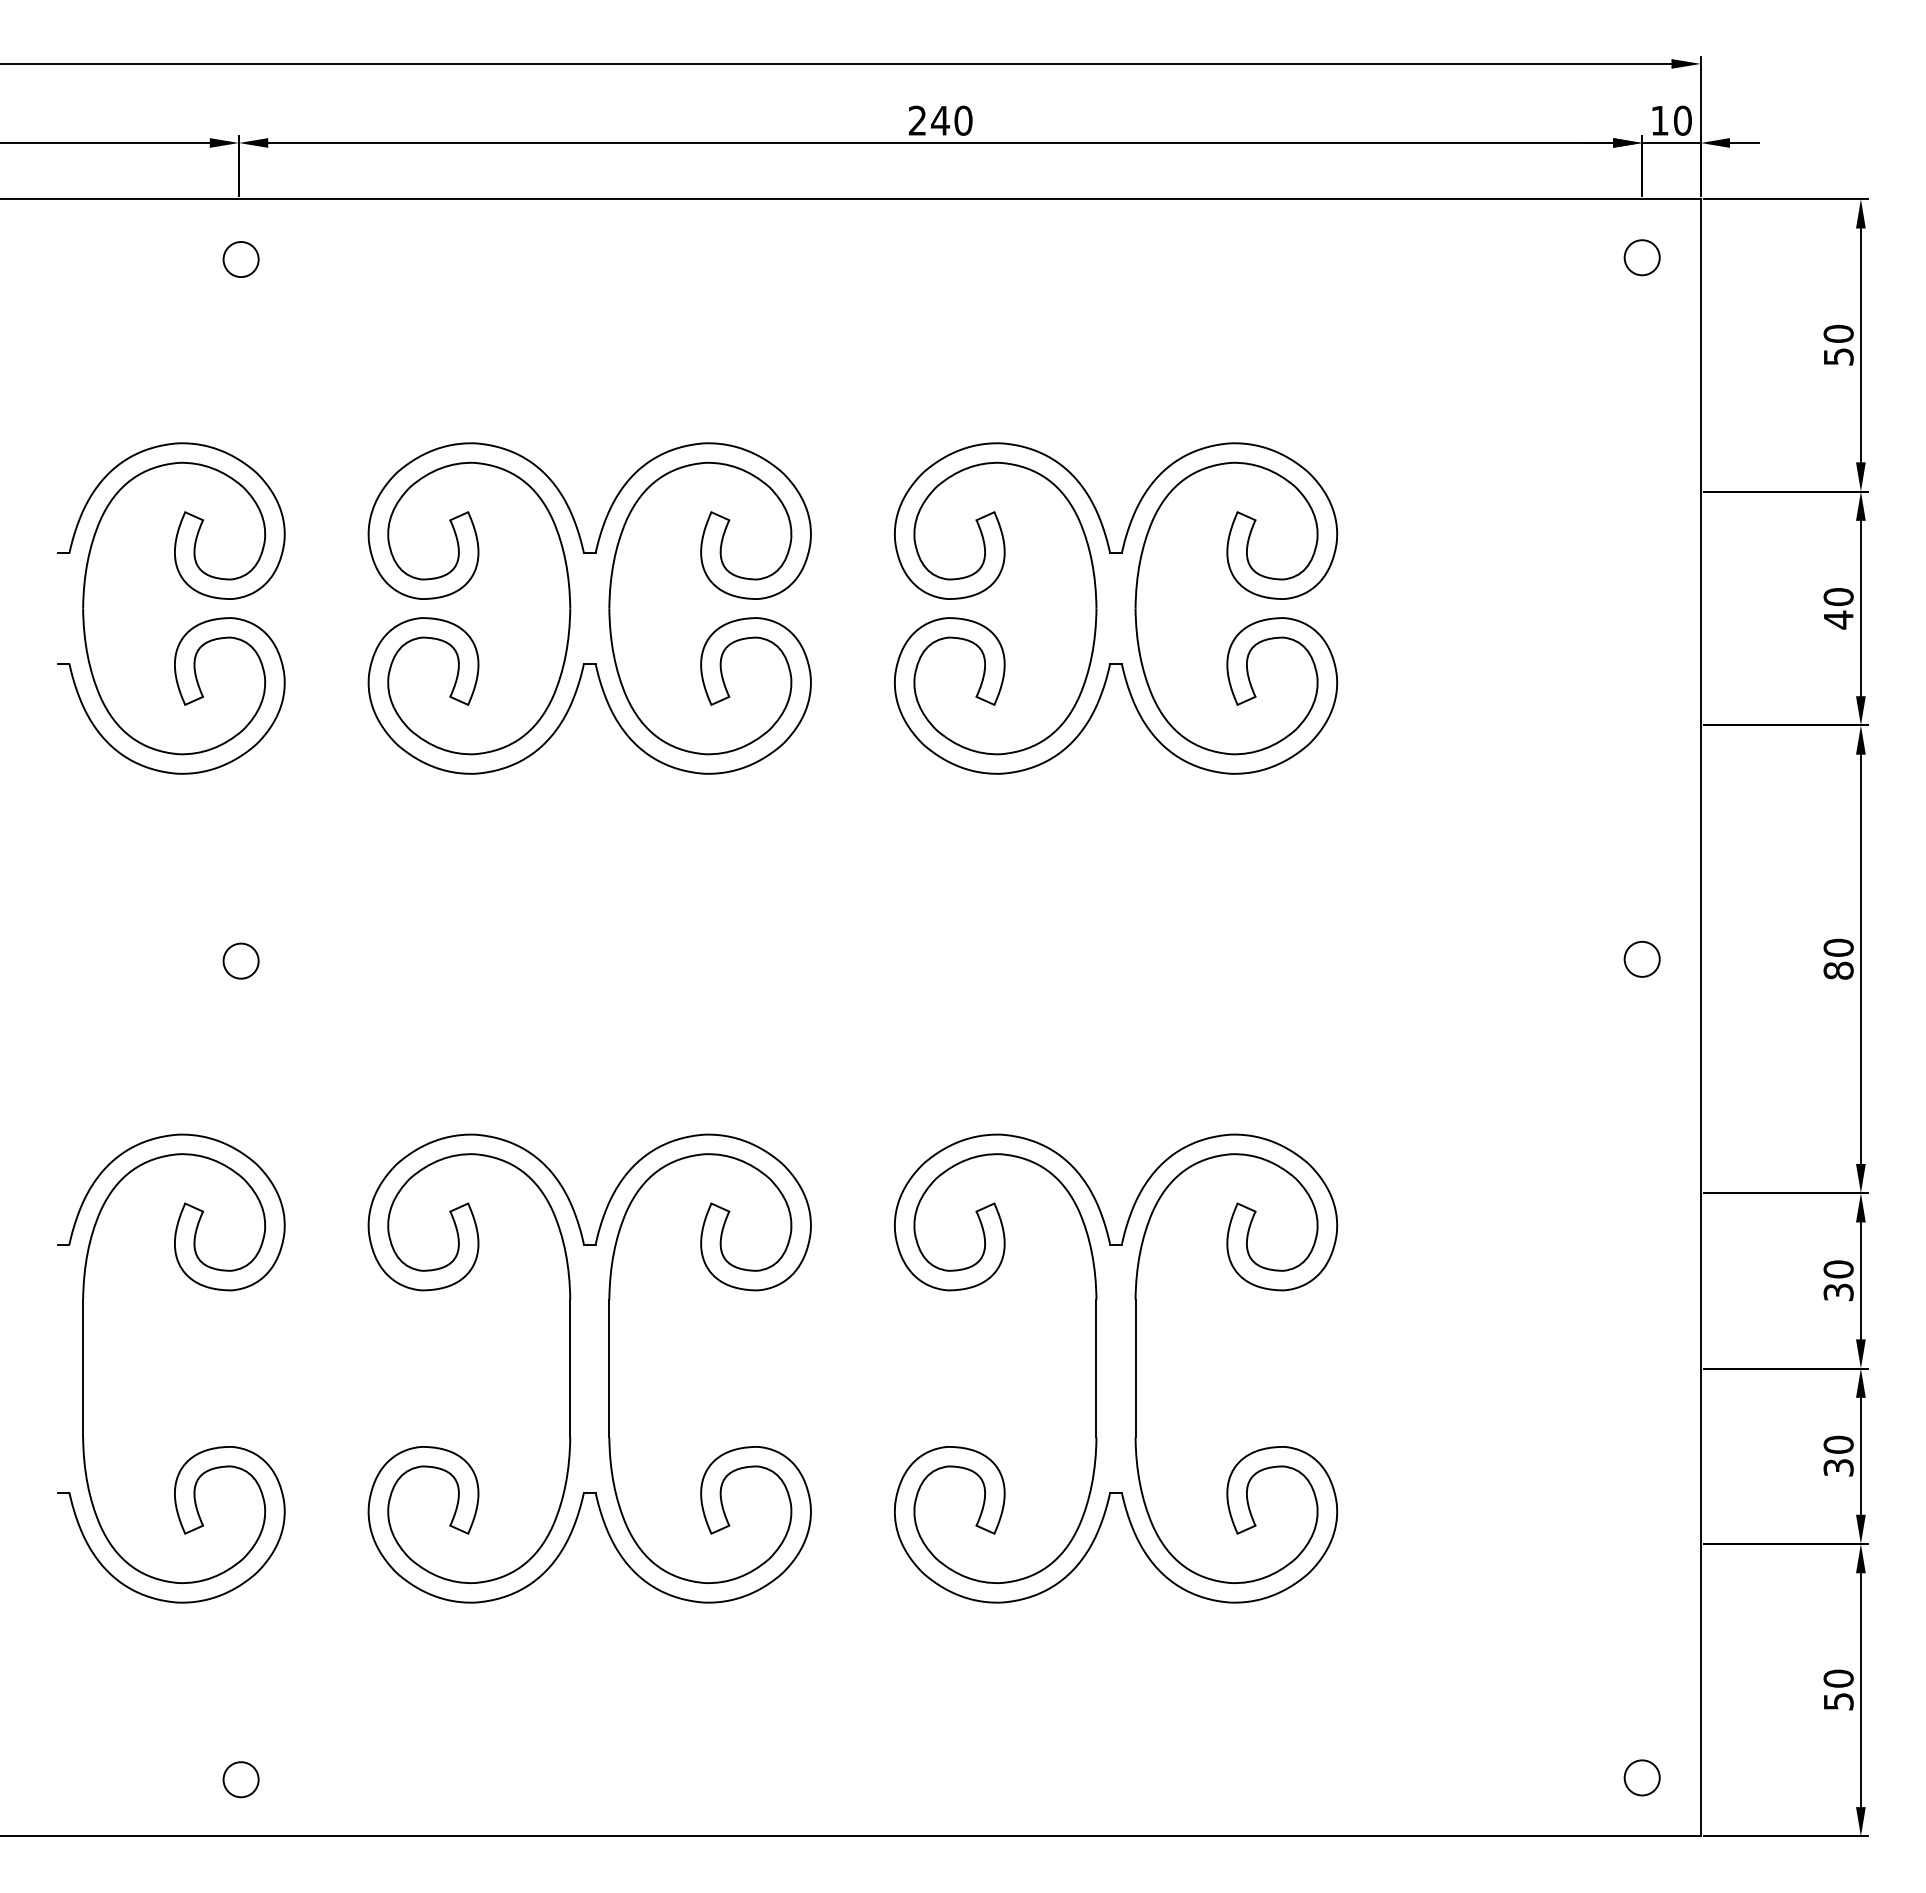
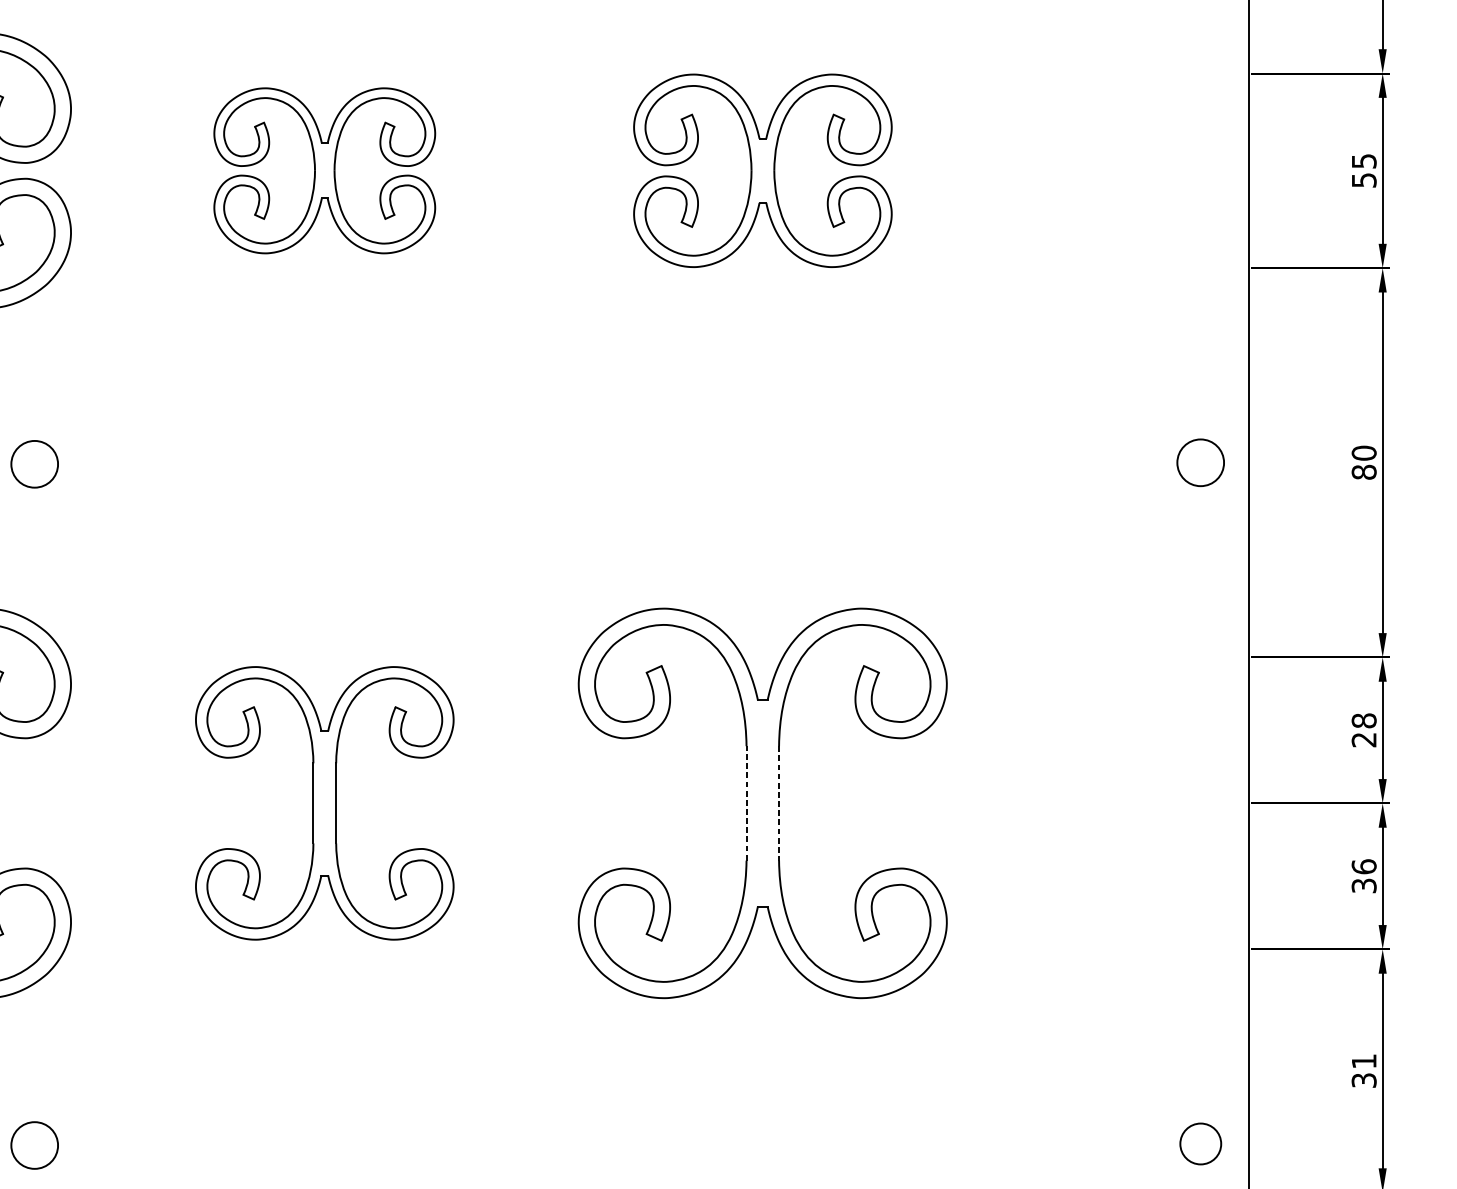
part: (589, 608) -> (324, 170), size x0.6
part: (1116, 608) -> (763, 170), size x0.7
text: (1838, 608) -> (1364, 170), 40 -> 55
circle: (1641, 958) -> (1200, 462), size x1.6
circle: (240, 960) -> (34, 463), size x1.6
text: (1838, 1280) -> (1364, 730), 30 -> 28
part: (589, 1368) -> (324, 803), size x0.7
line: (1096, 1368) -> (746, 803), solid -> dashed
line: (1135, 1368) -> (779, 803), solid -> dashed
text: (1838, 1444) -> (1364, 866), 30 -> 36
text: (1838, 1689) -> (1364, 1070), 50 -> 31
circle: (1641, 1777) -> (1200, 1143), size x1.4
circle: (240, 1779) -> (34, 1145), size x1.6

